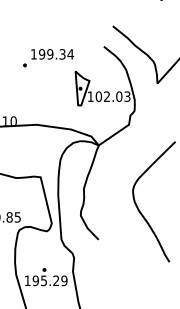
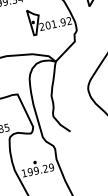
text: (108, 96) -> (55, 23), 102.03 -> 201.92
text: (43, 280) -> (36, 170), 195.29 -> 199.29

